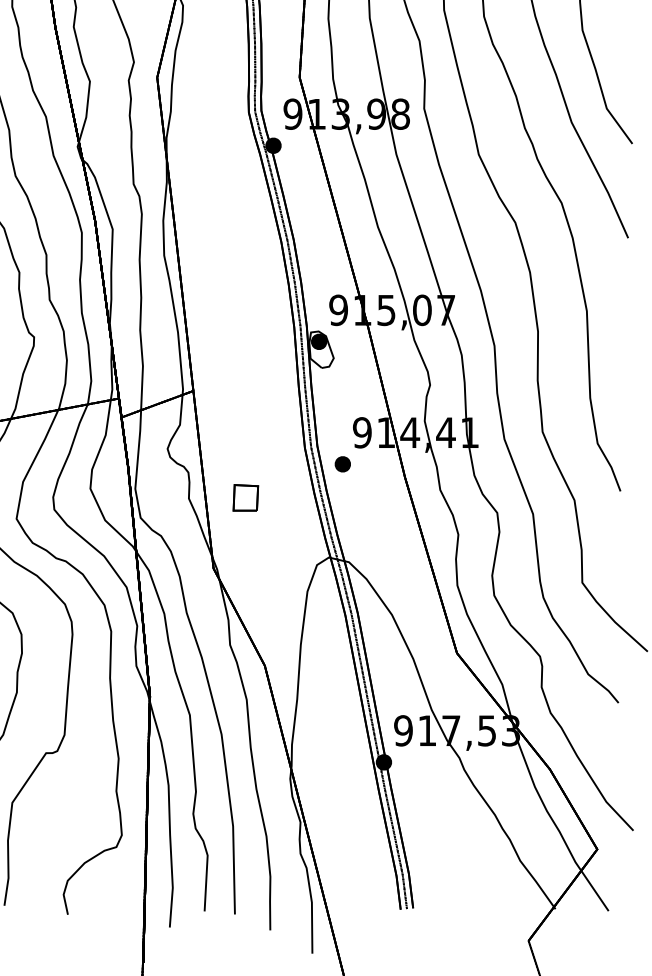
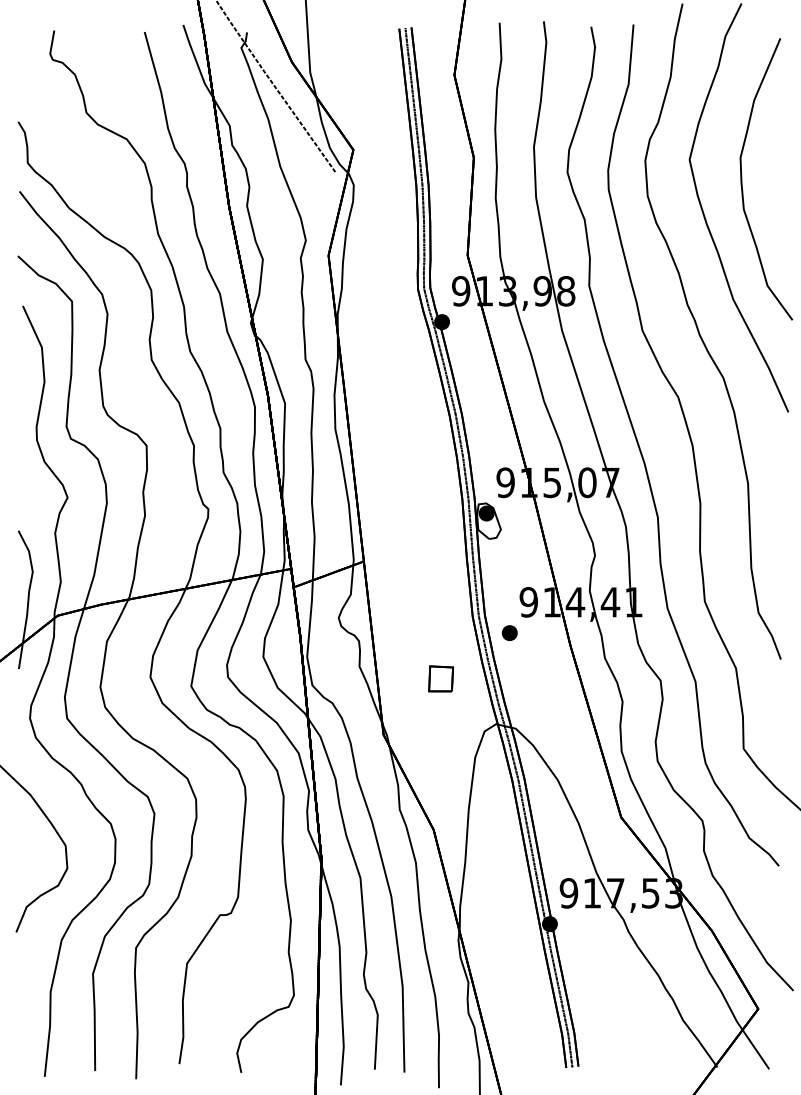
part: (246, 497) -> (441, 678), moved

